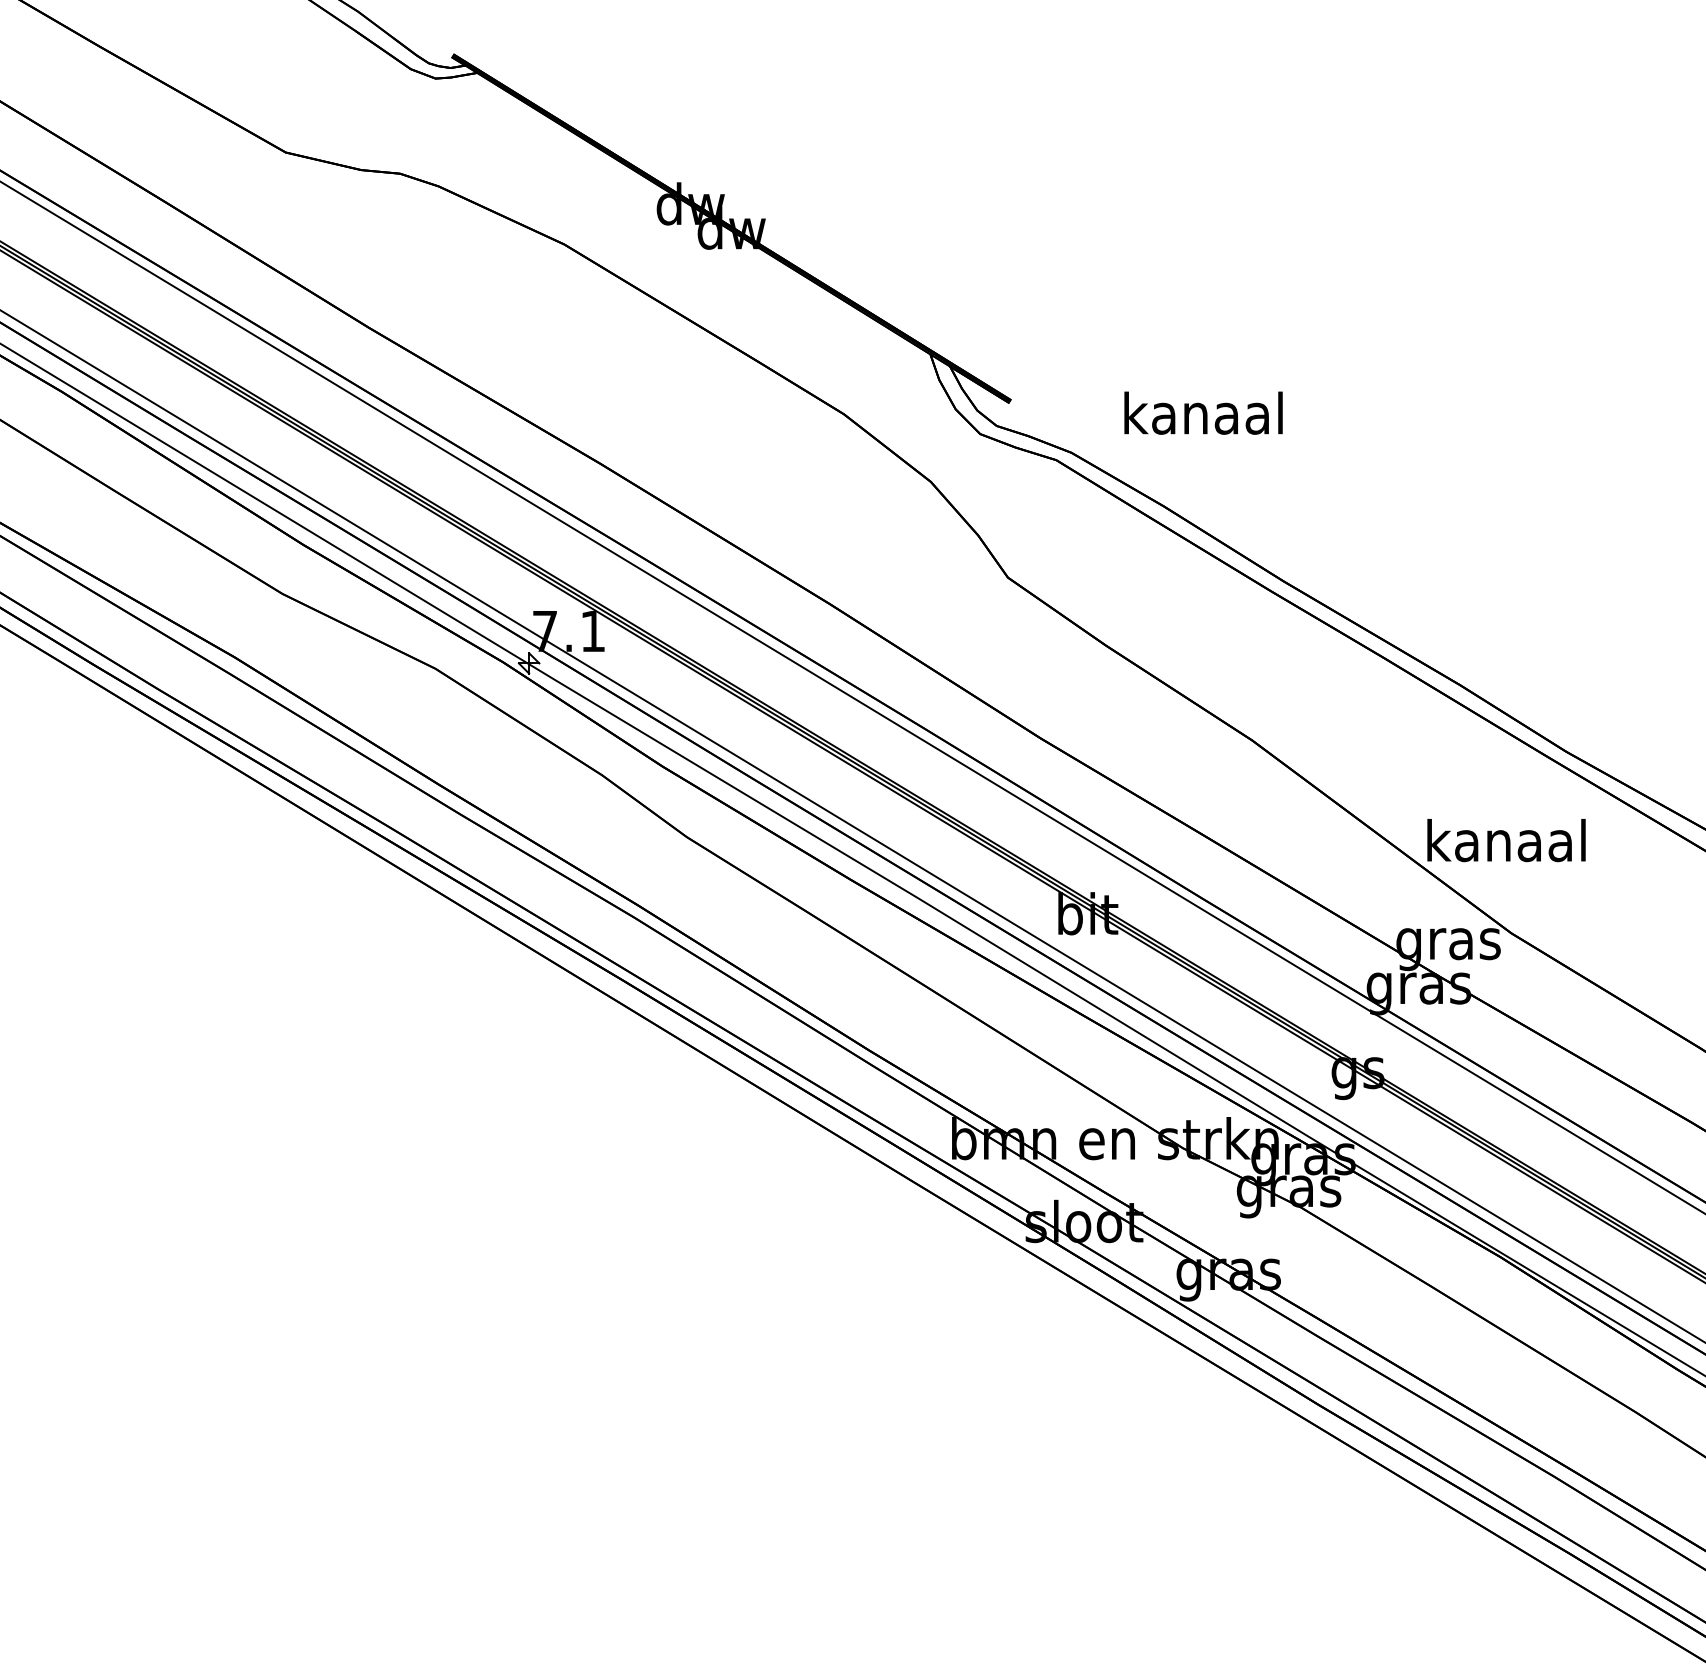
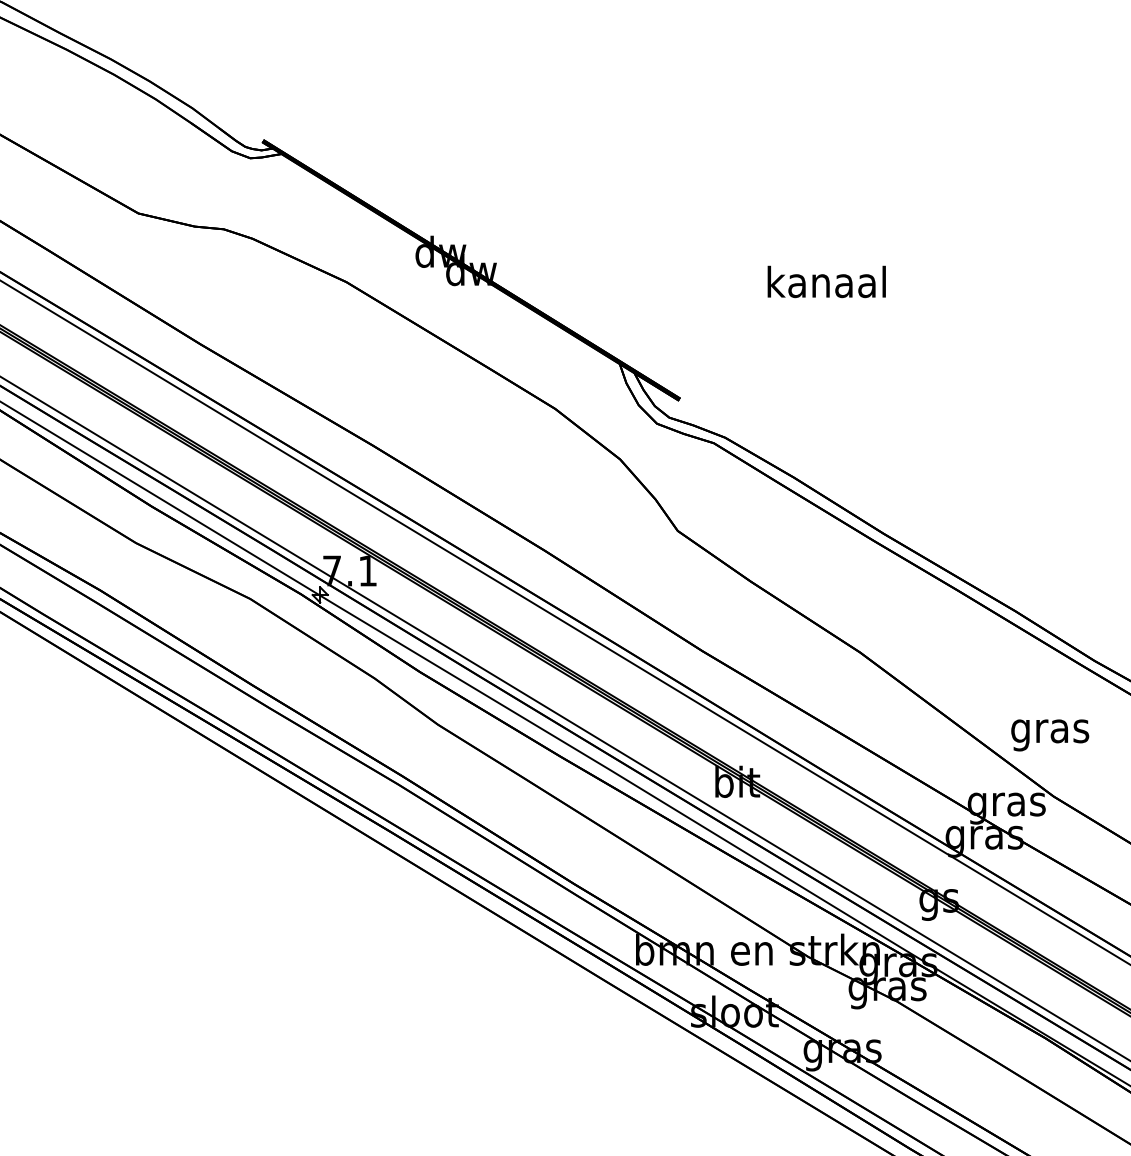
text: (1203, 412) -> (826, 281), moved
text: (1506, 845) -> (1050, 730), kanaal -> gras

